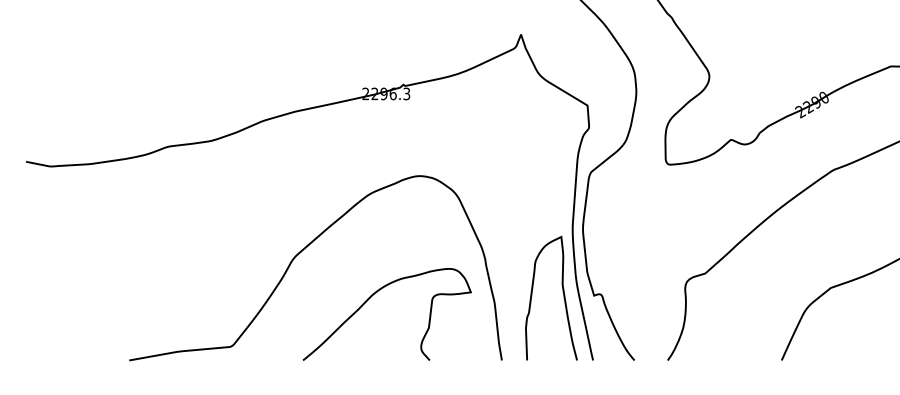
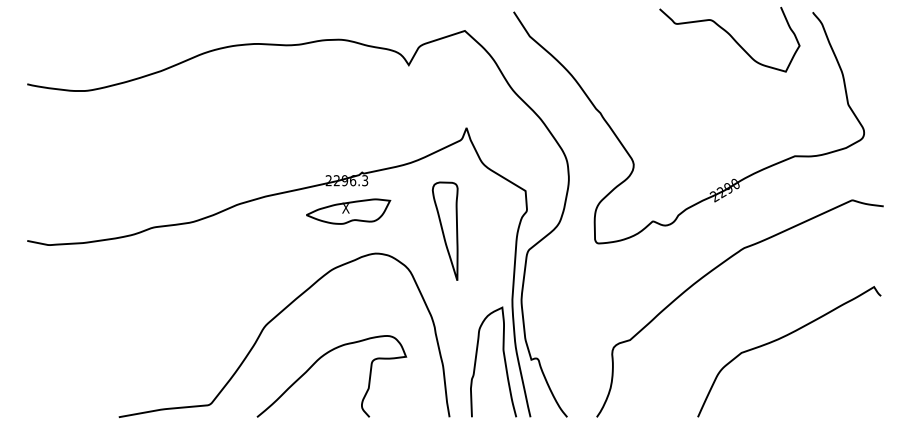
part: (388, 128) -> (348, 211), added
part: (496, 150) -> (444, 230), added
curve: (374, 295) -> (320, 359), moved

